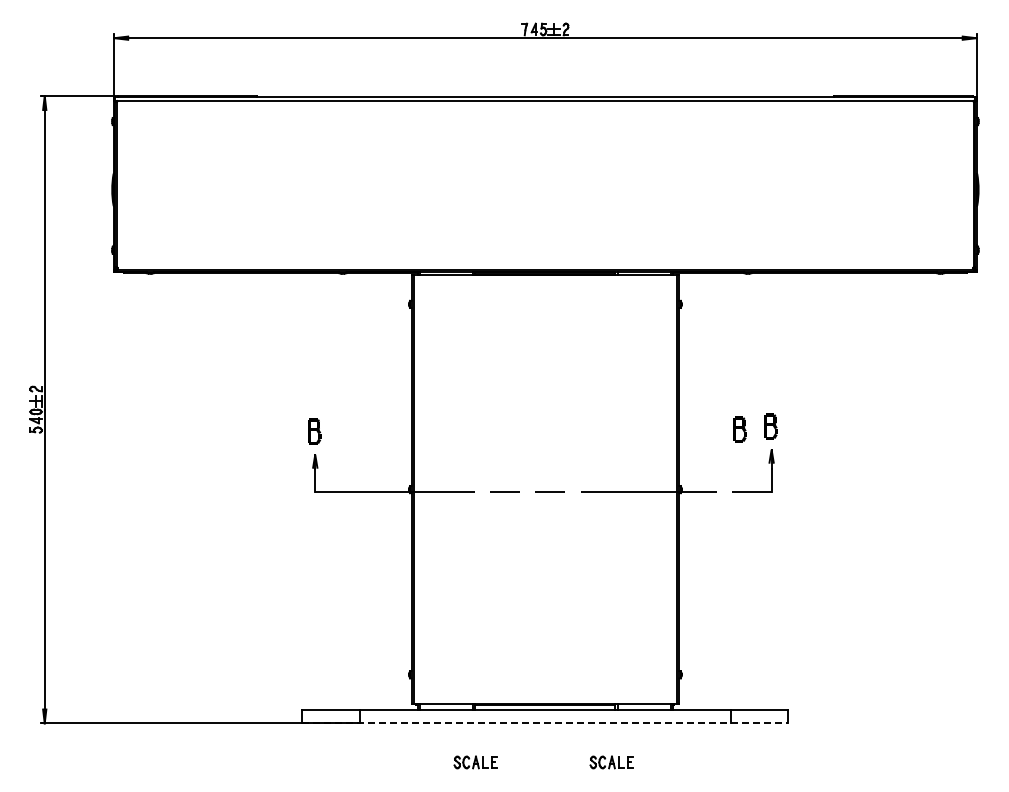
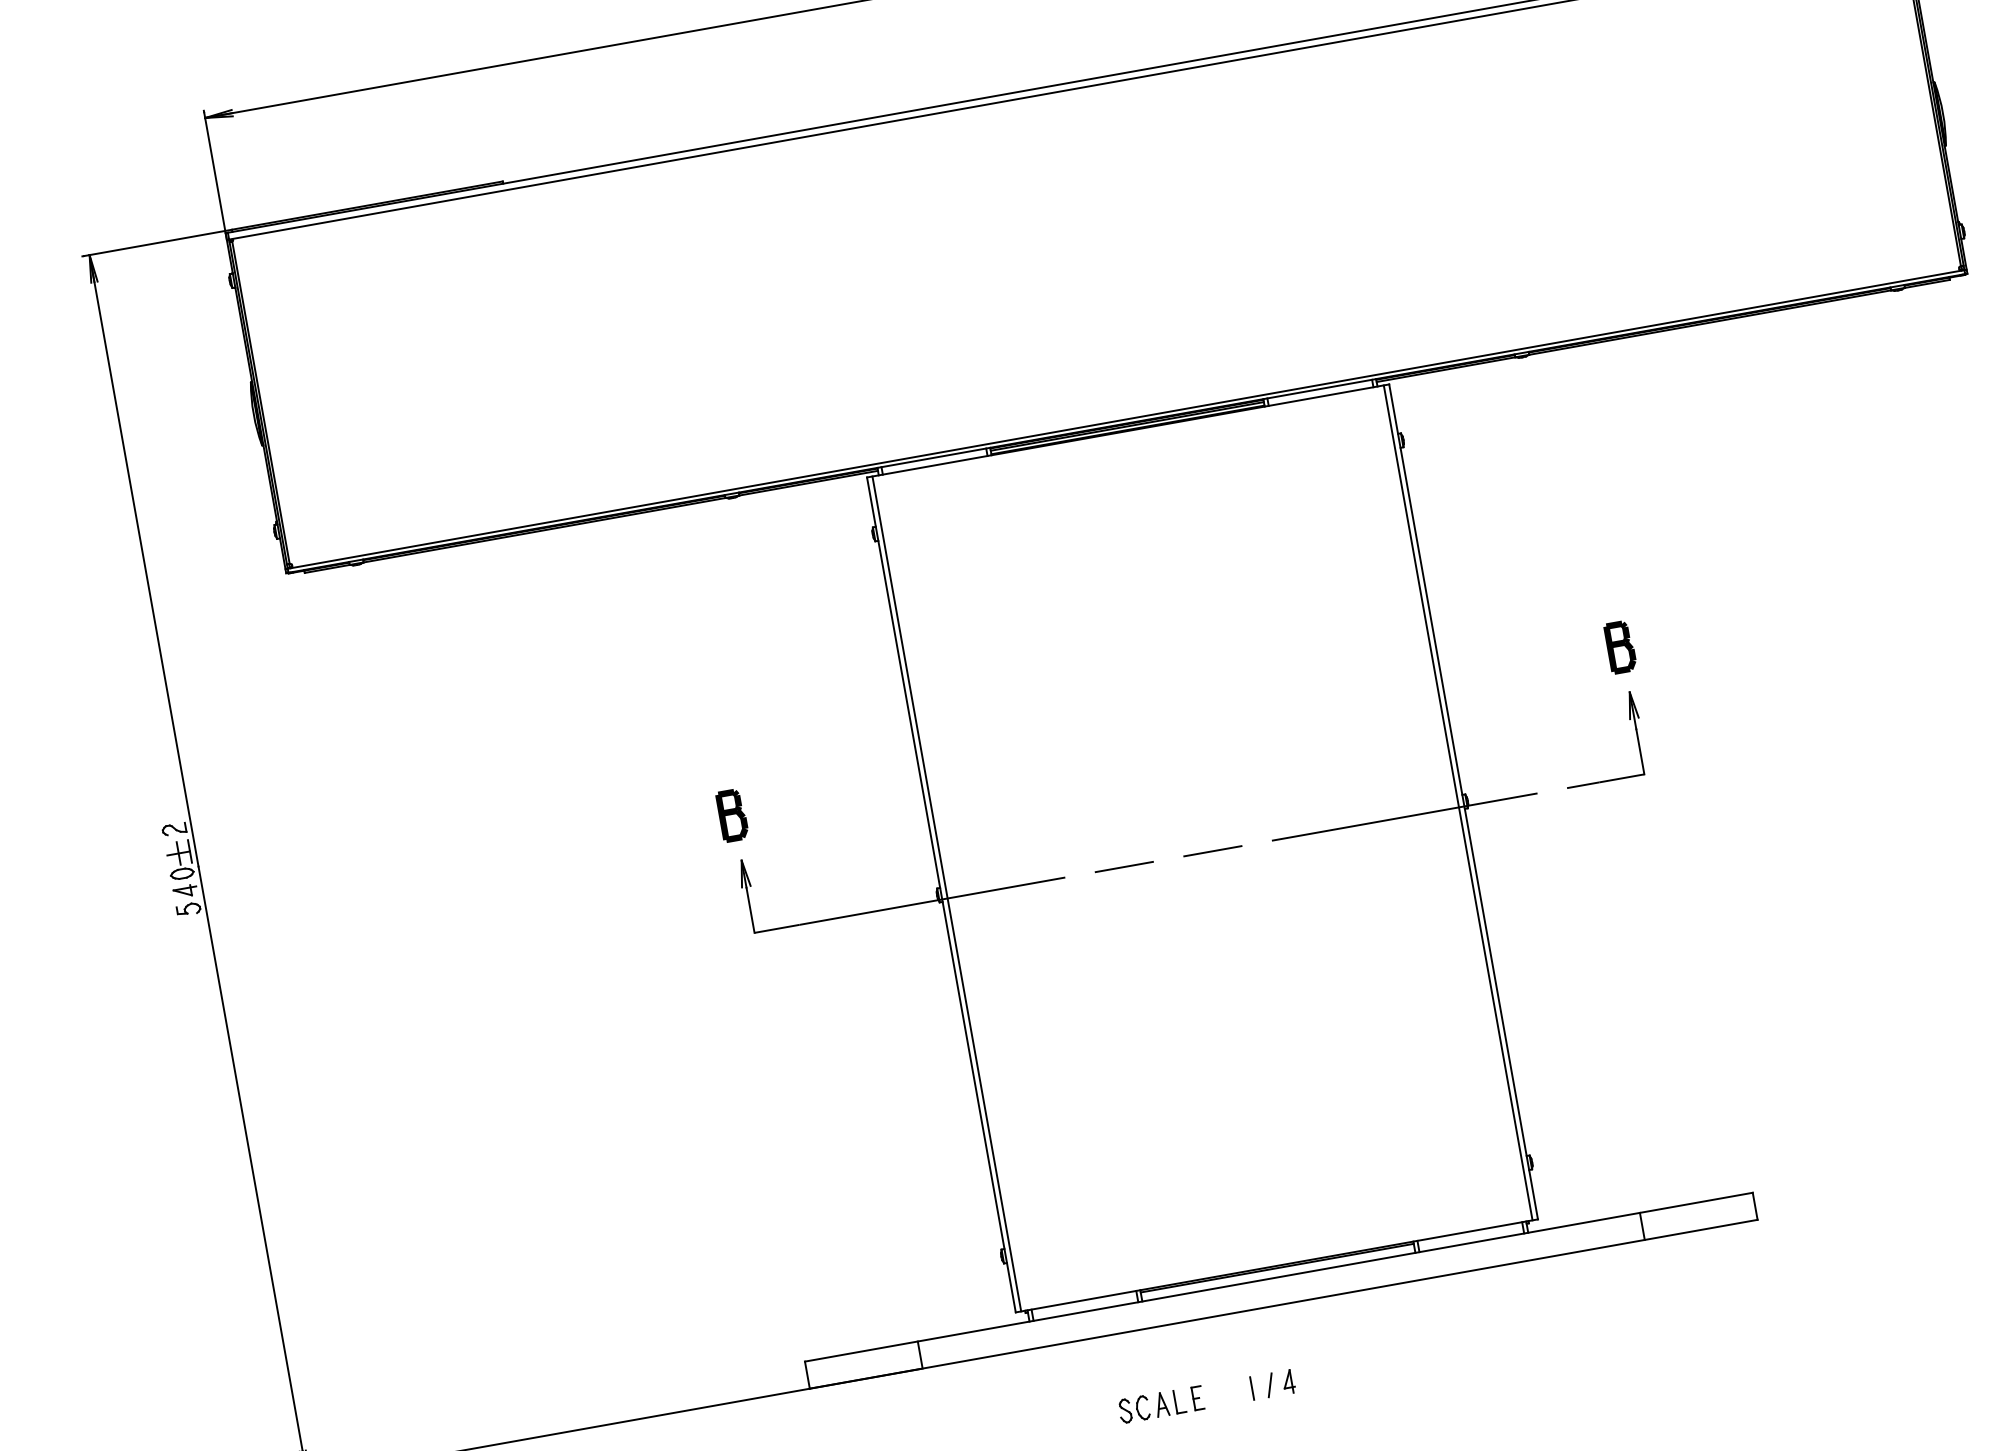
part: (739, 429) -> (1560, 663), removed
line: (545, 723) -> (1283, 1304), dashed -> solid
part: (532, 762) -> (1272, 1385), added
part: (611, 762) -> (1426, 1357), removed

